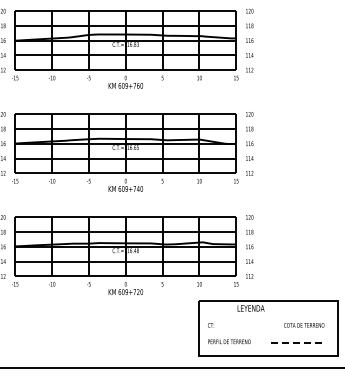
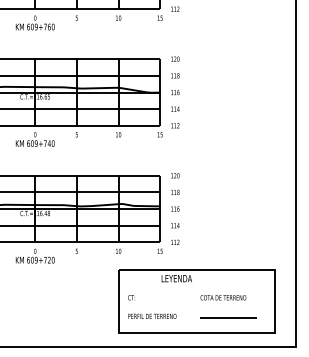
text: (304, 325) -> (223, 297), moved
line: (296, 342) -> (228, 317), dashed -> solid

